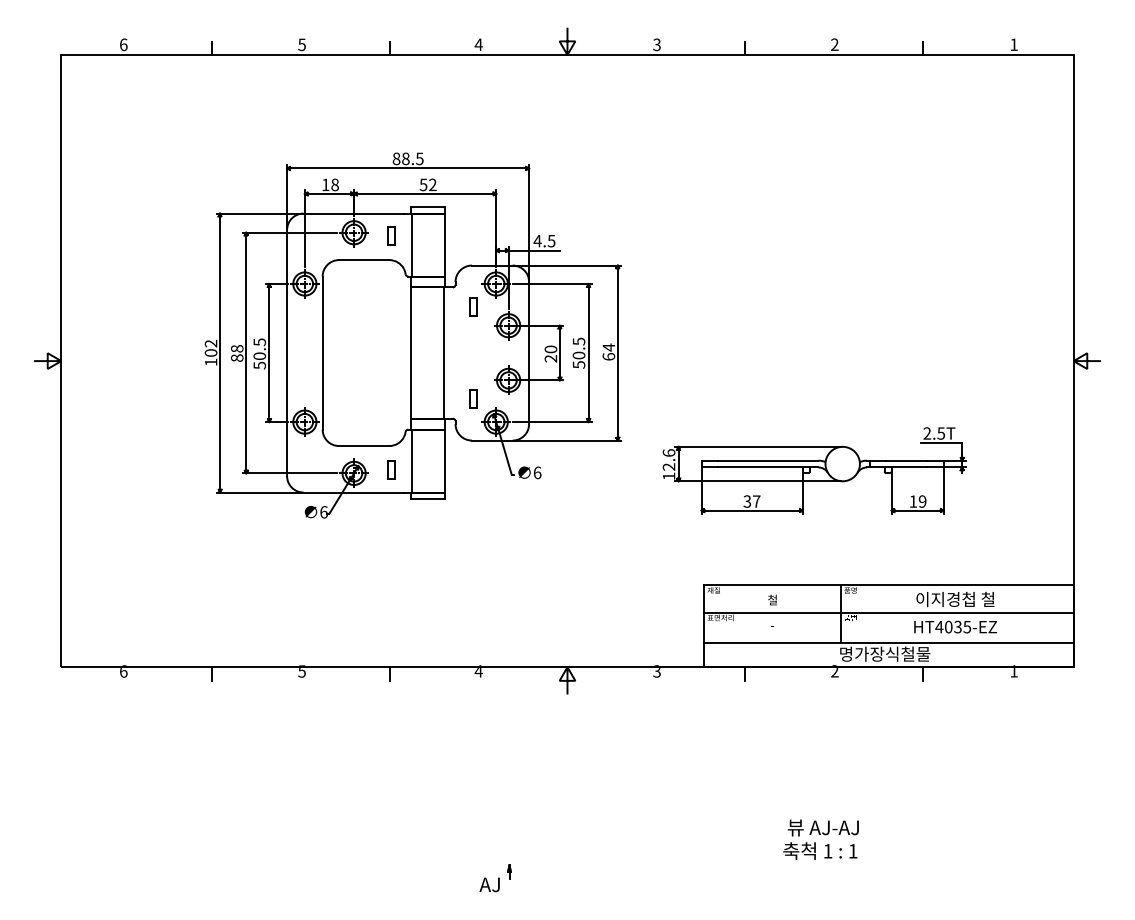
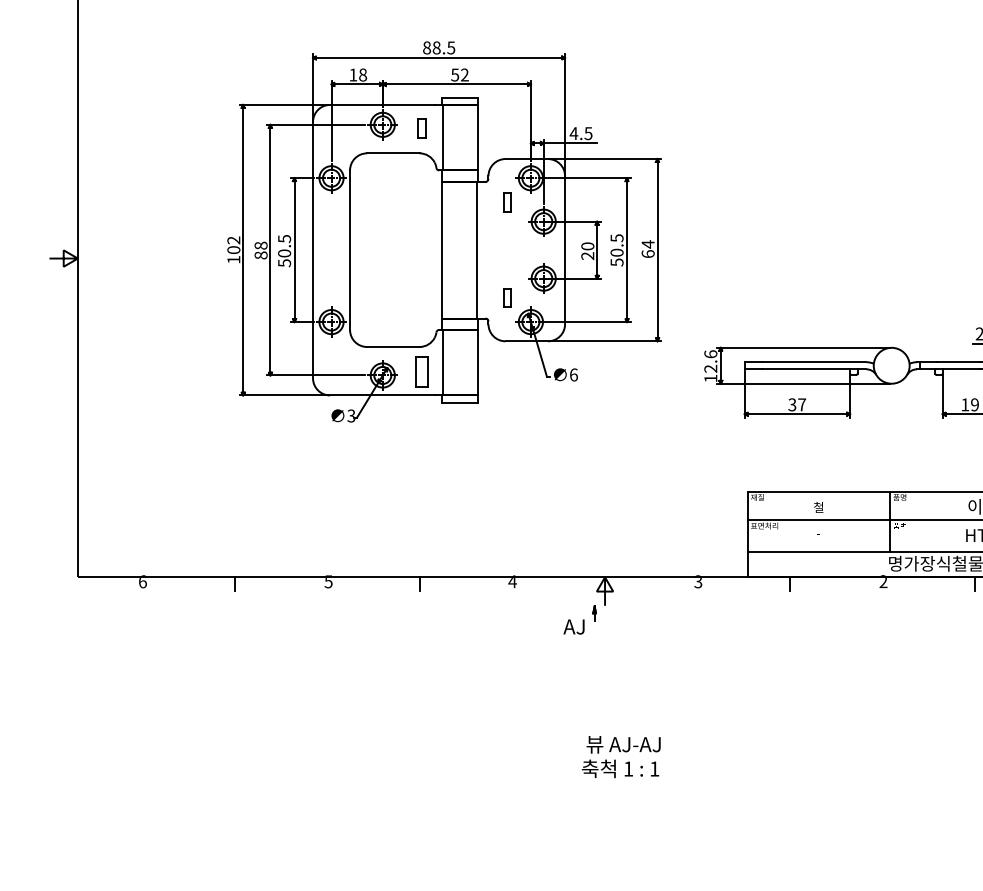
part: (391, 469) -> (421, 371), size x1.6
text: (323, 512) -> (350, 416), 6 -> 3
text: (820, 839) -> (620, 756), moved
part: (495, 878) -> (580, 620), moved

